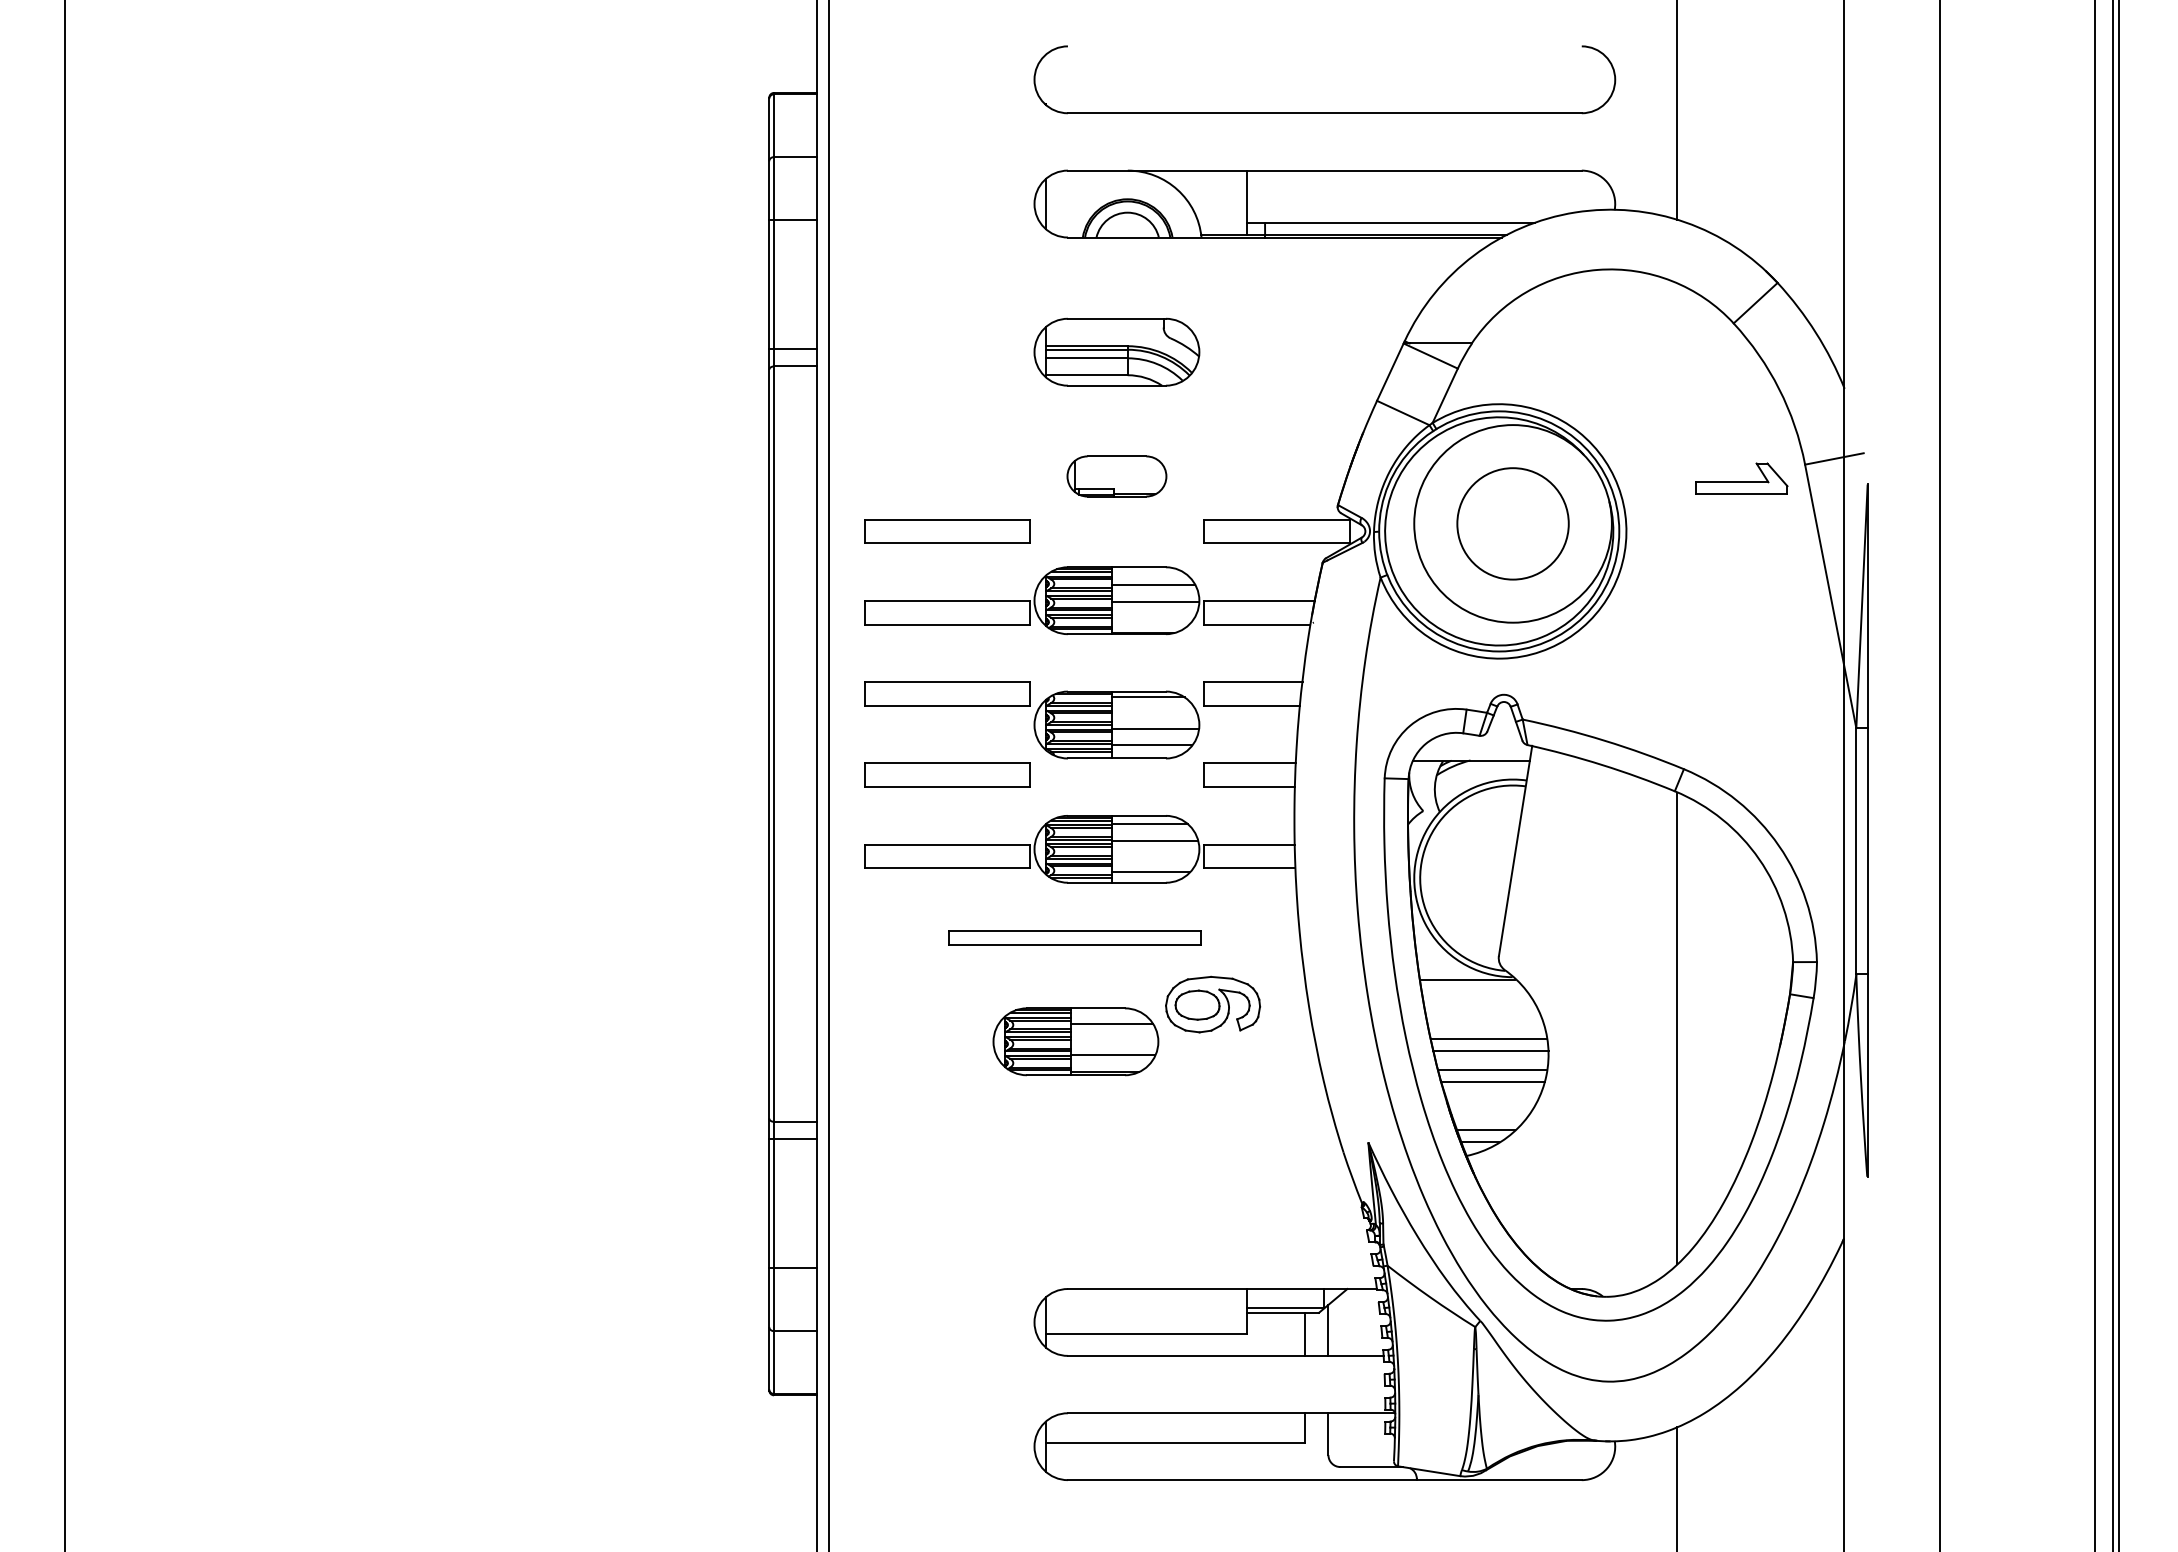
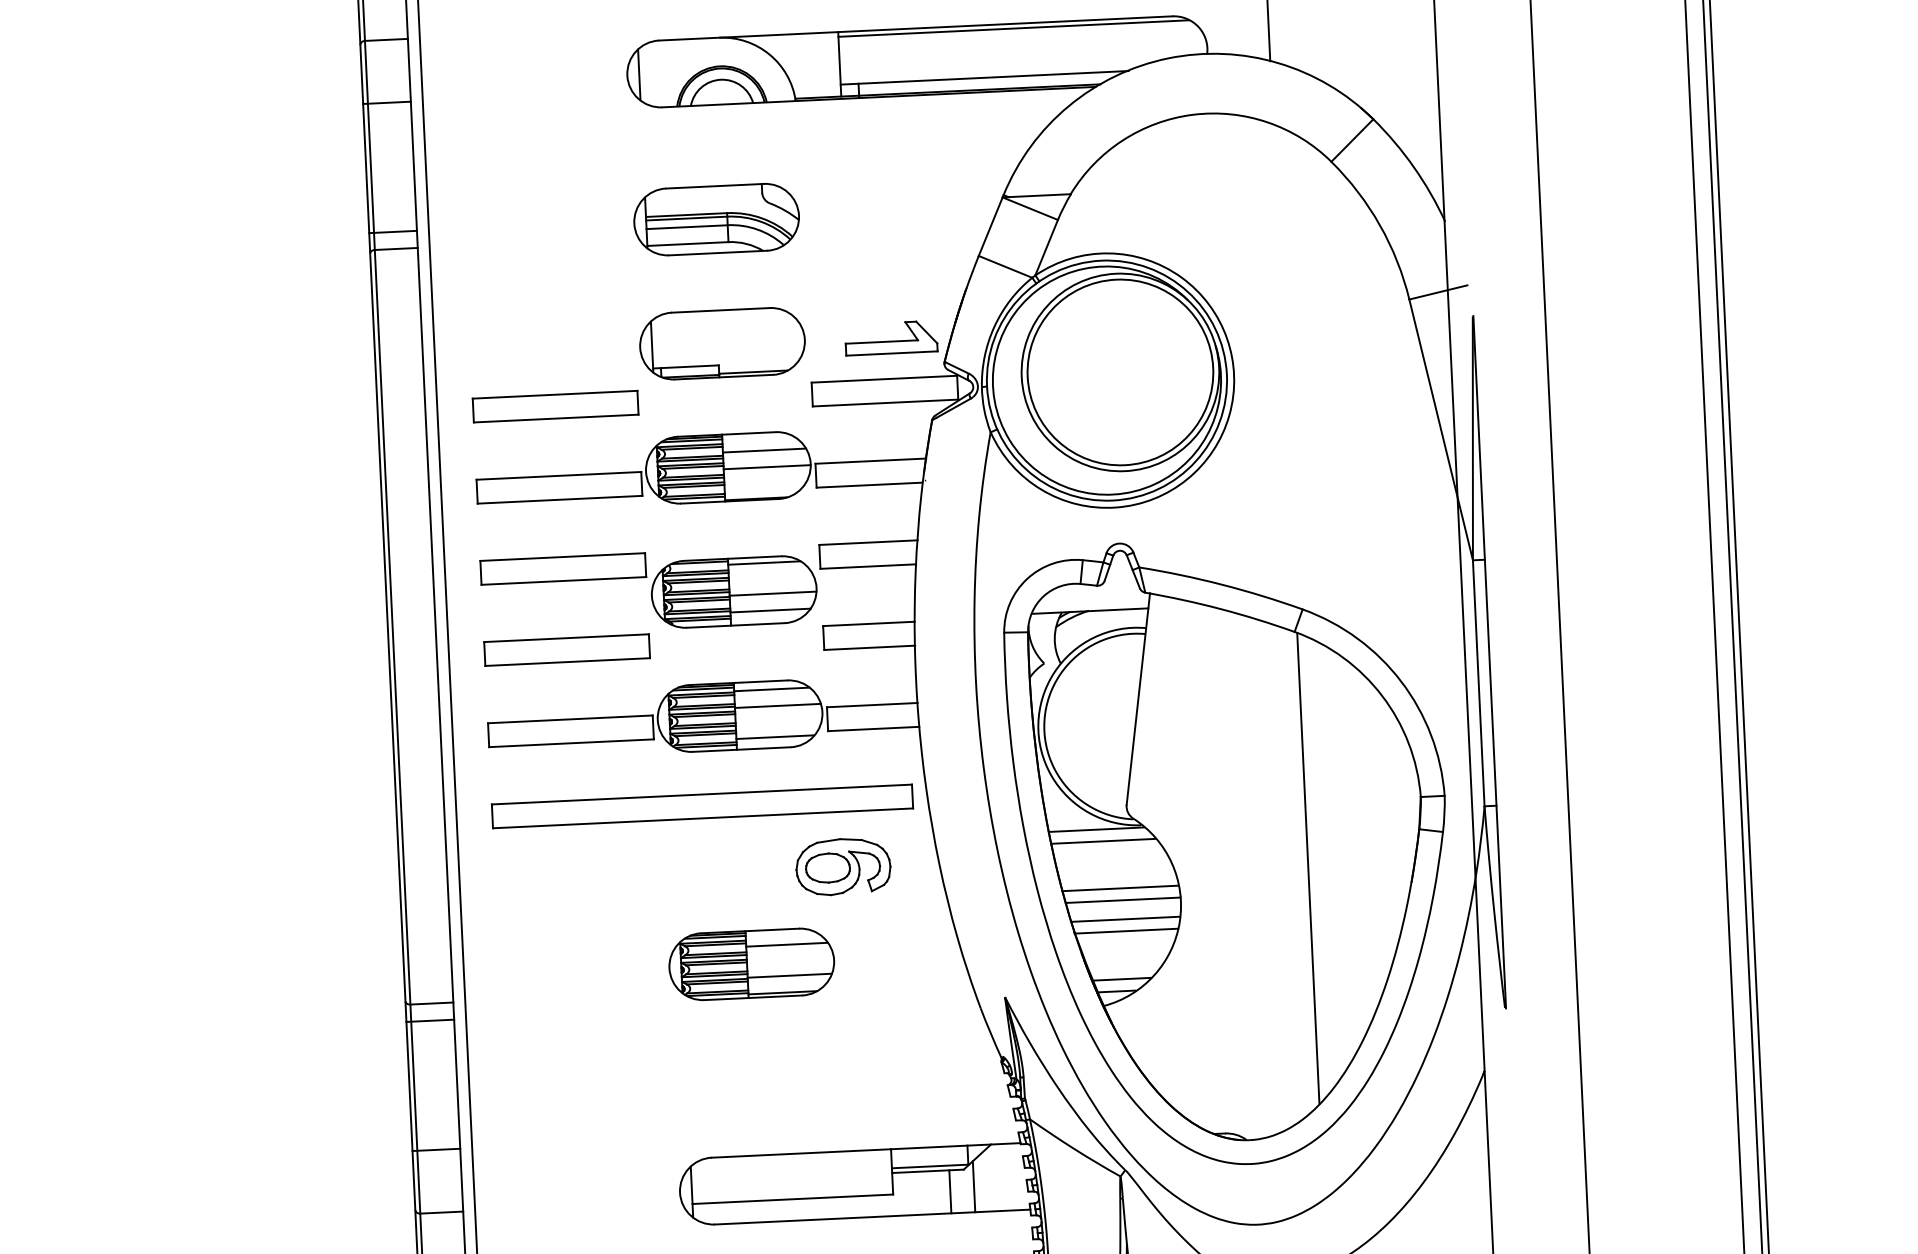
line: (1422, 175) -> (1013, 28), added
part: (1116, 476) -> (722, 343), size x1.67
part: (1741, 478) -> (890, 337), moved
circle: (1512, 523) -> (1119, 372), size x1.67
part: (1074, 937) -> (701, 806), size x1.67
line: (1473, 991) -> (1102, 841), added
part: (1075, 1041) -> (751, 964), moved

